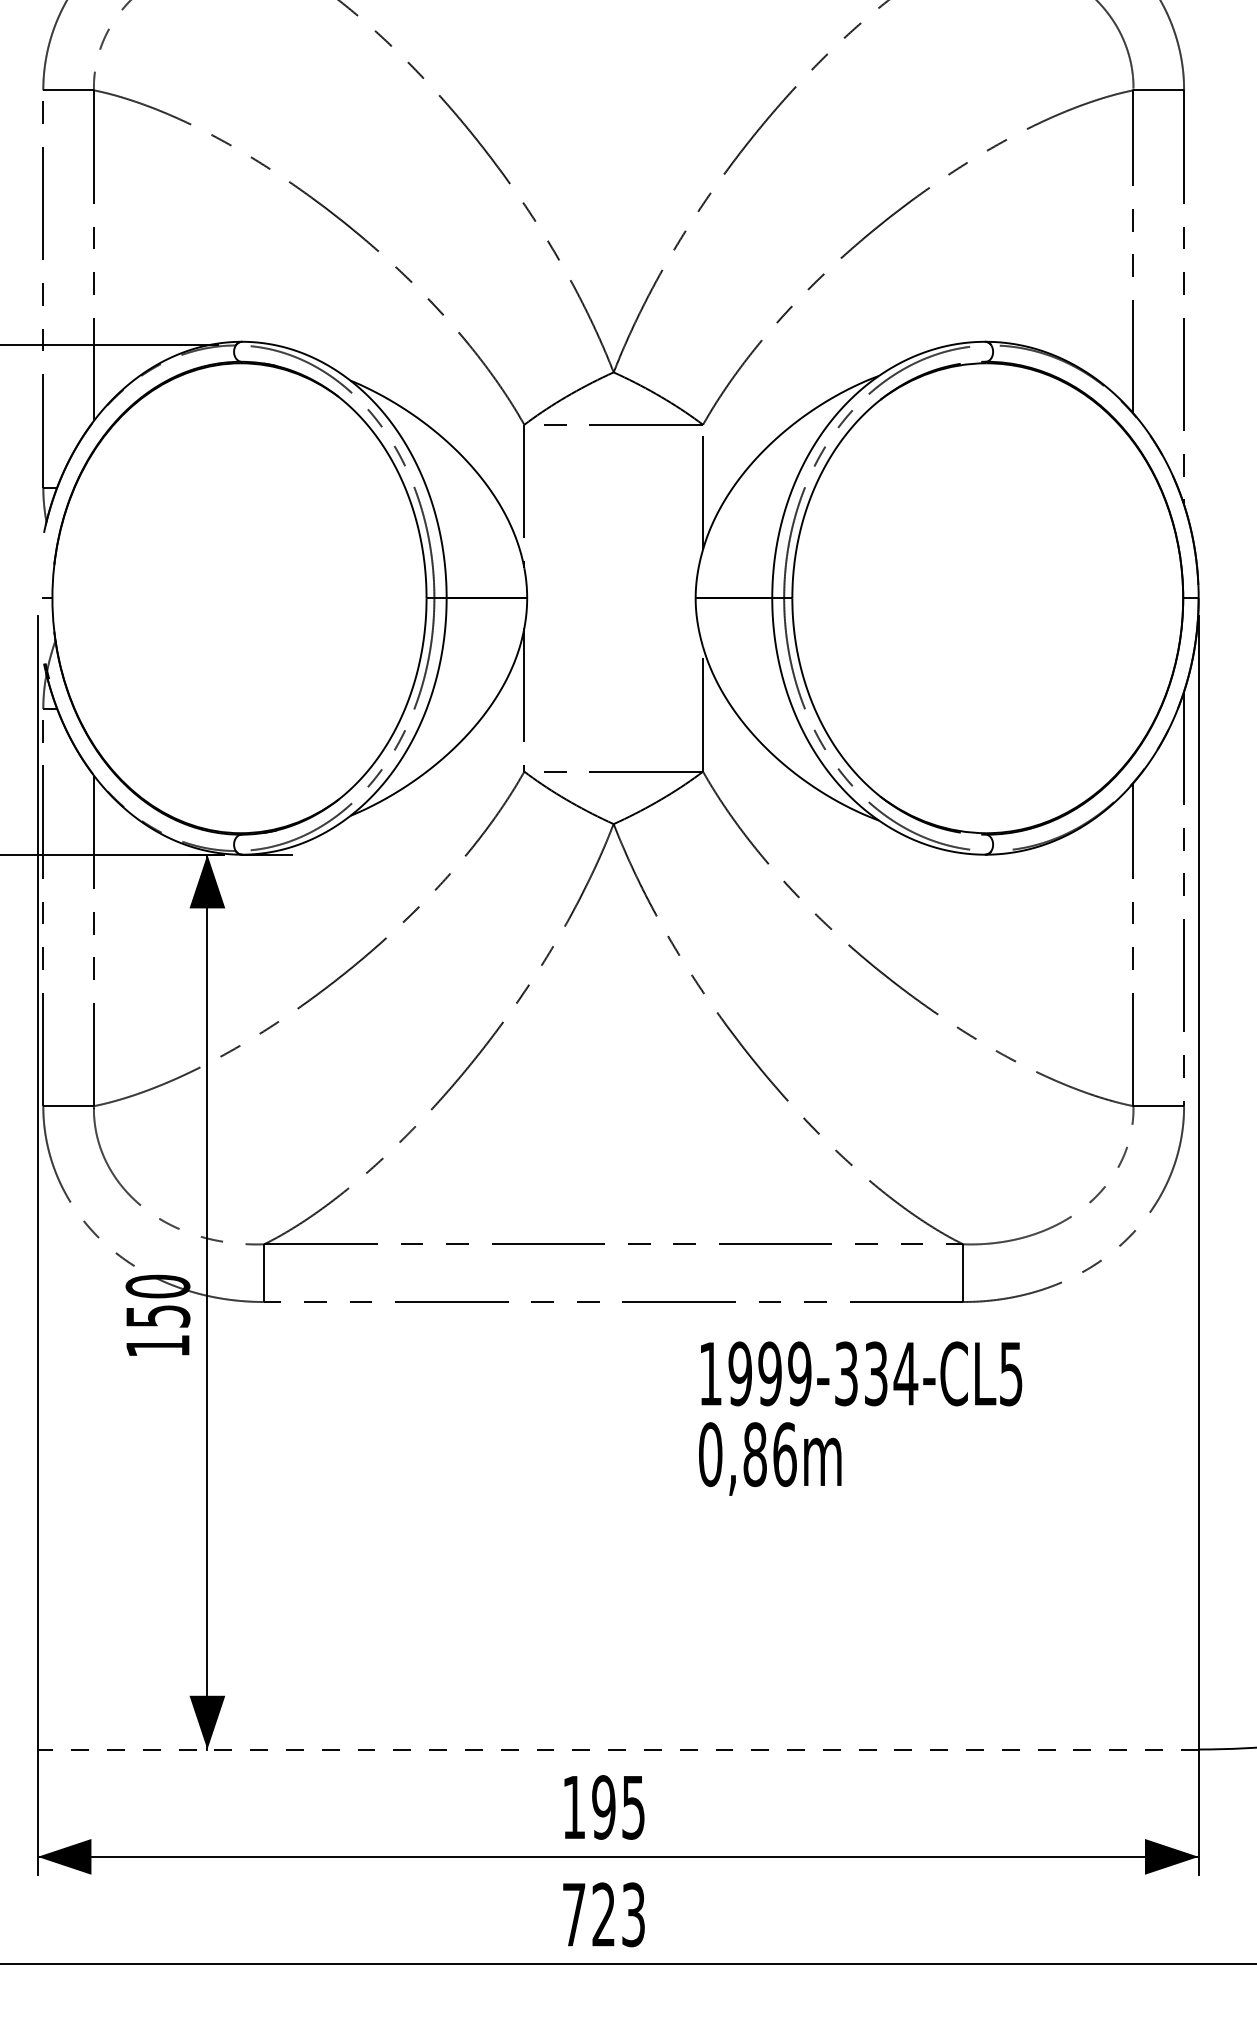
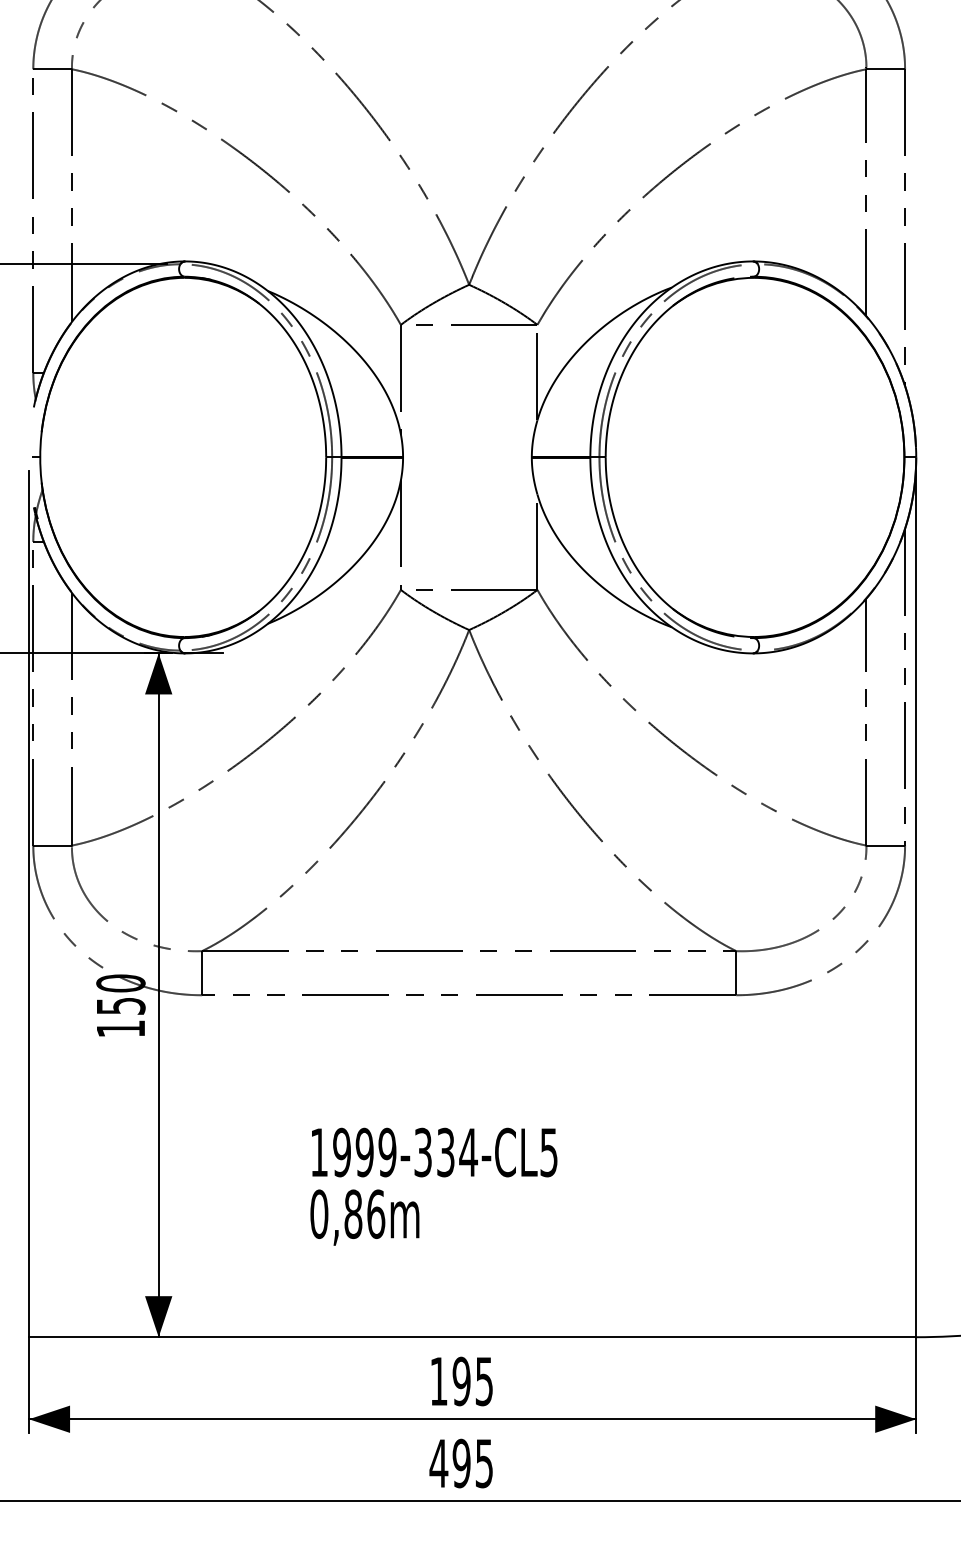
text: (860, 1418) -> (433, 1186), moved
line: (617, 1749) -> (472, 1337), dashed -> solid
text: (602, 1914) -> (460, 1463), 723 -> 495

